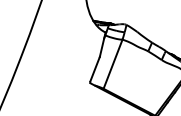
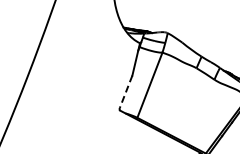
line: (94, 69) -> (125, 92), solid -> dashed

